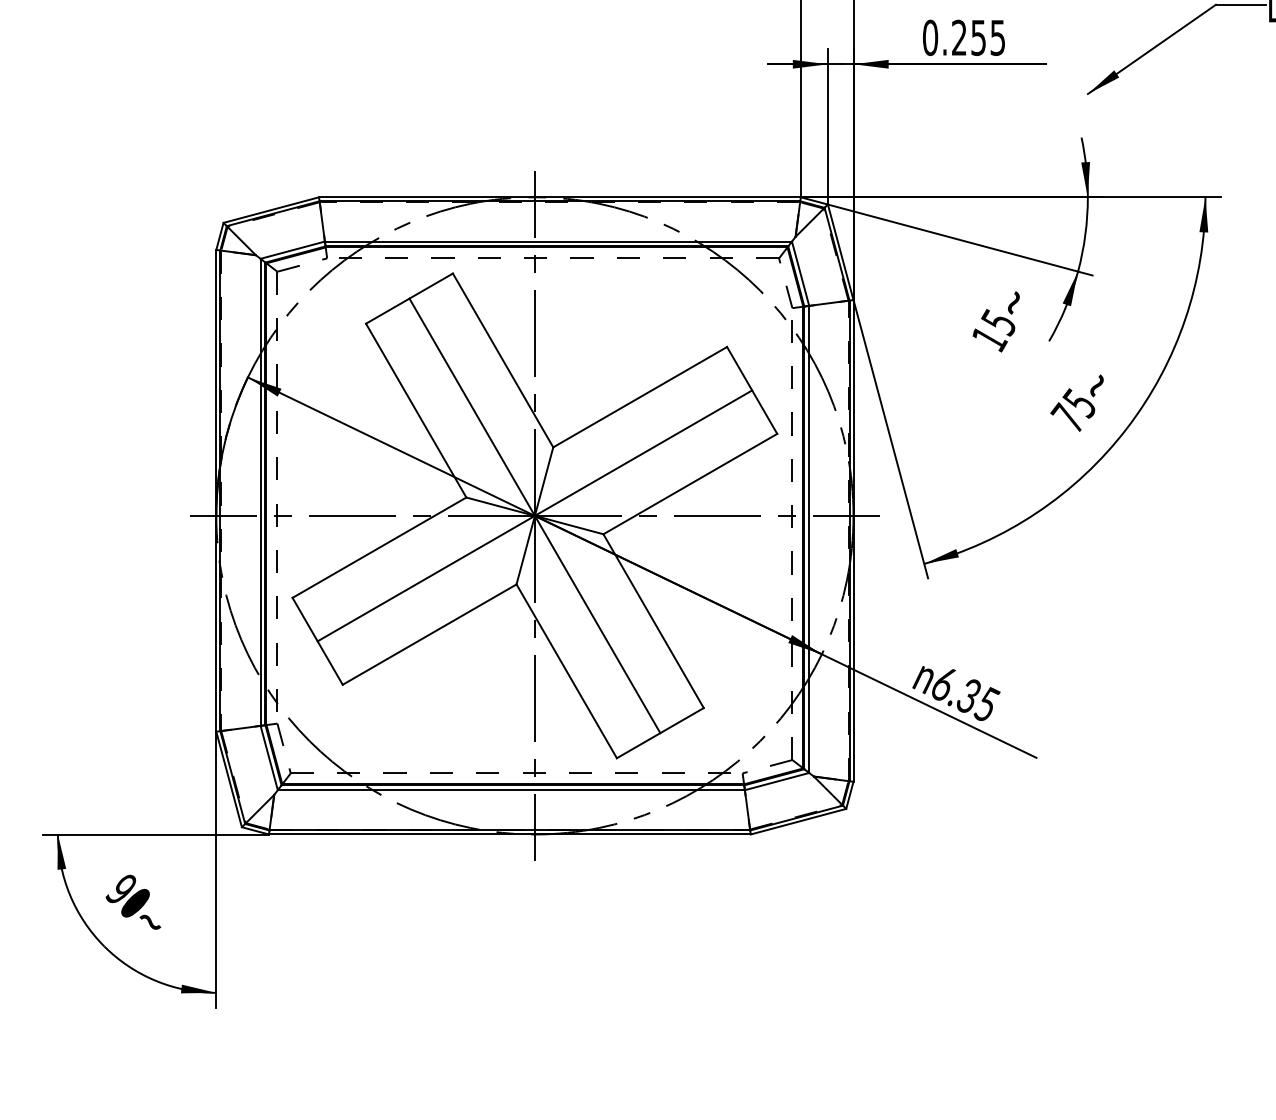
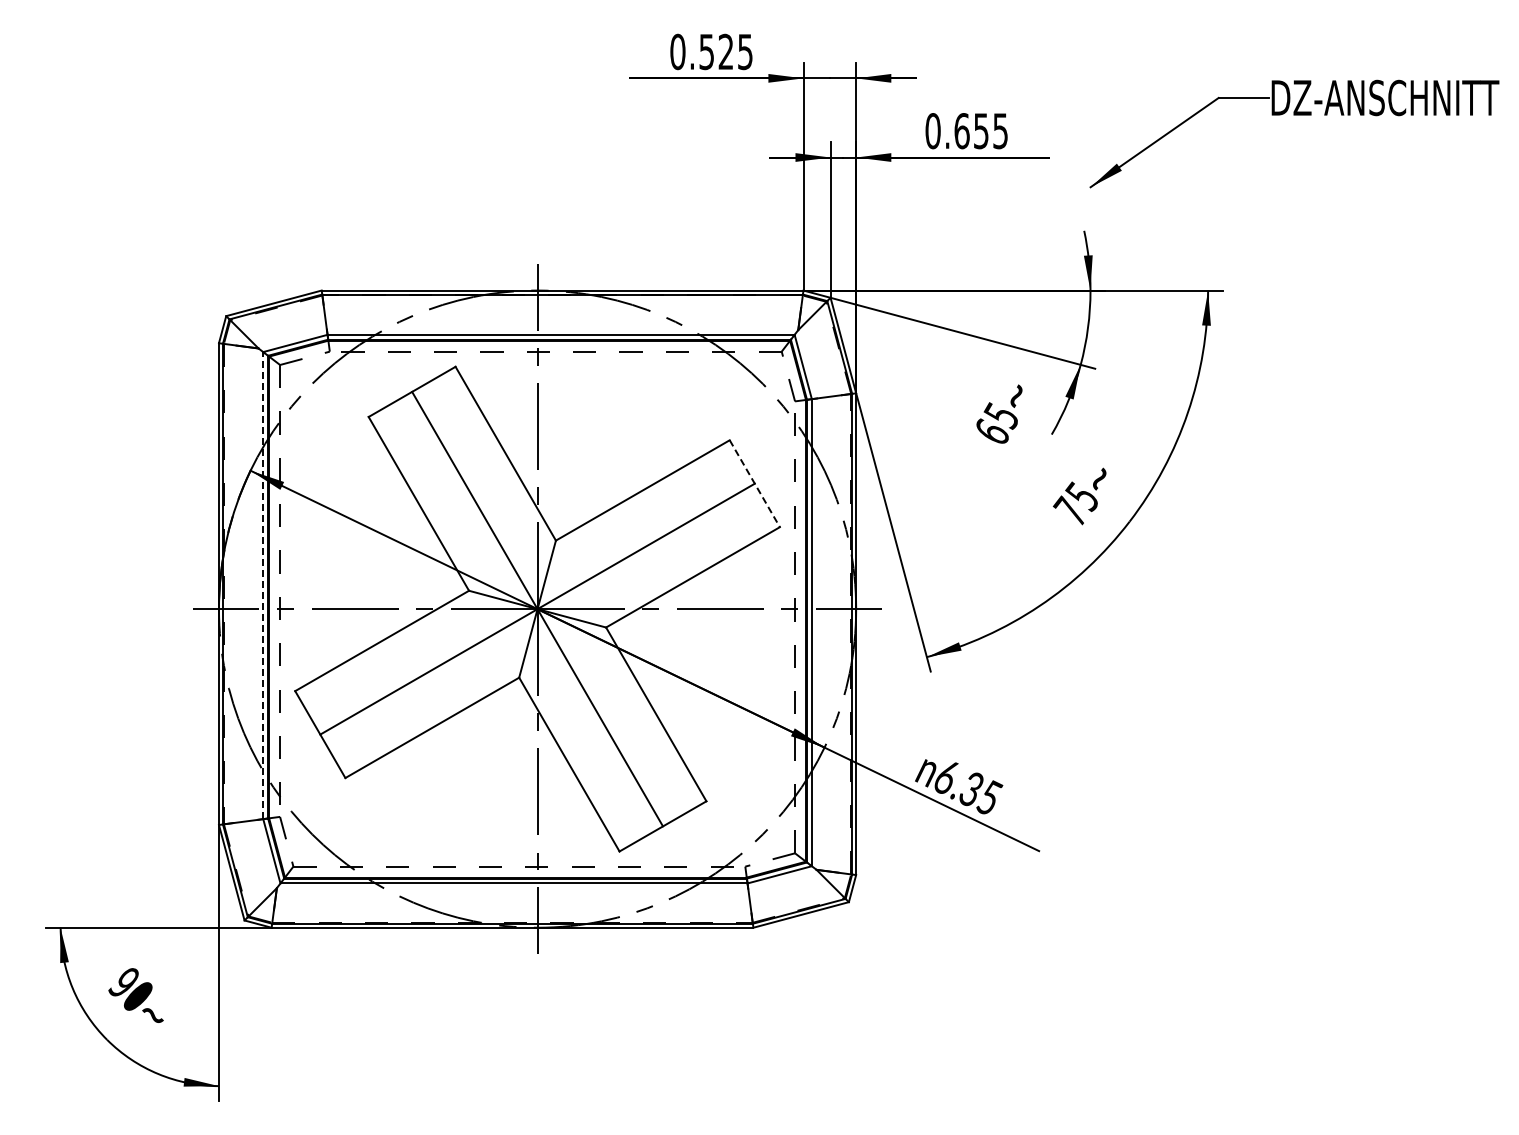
text: (958, 38) -> (961, 131), 0.255 -> 0.655
text: (989, 338) -> (992, 431), 15 -> 65
line: (752, 391) -> (755, 484), solid -> dashed
line: (260, 492) -> (263, 585), solid -> dashed

